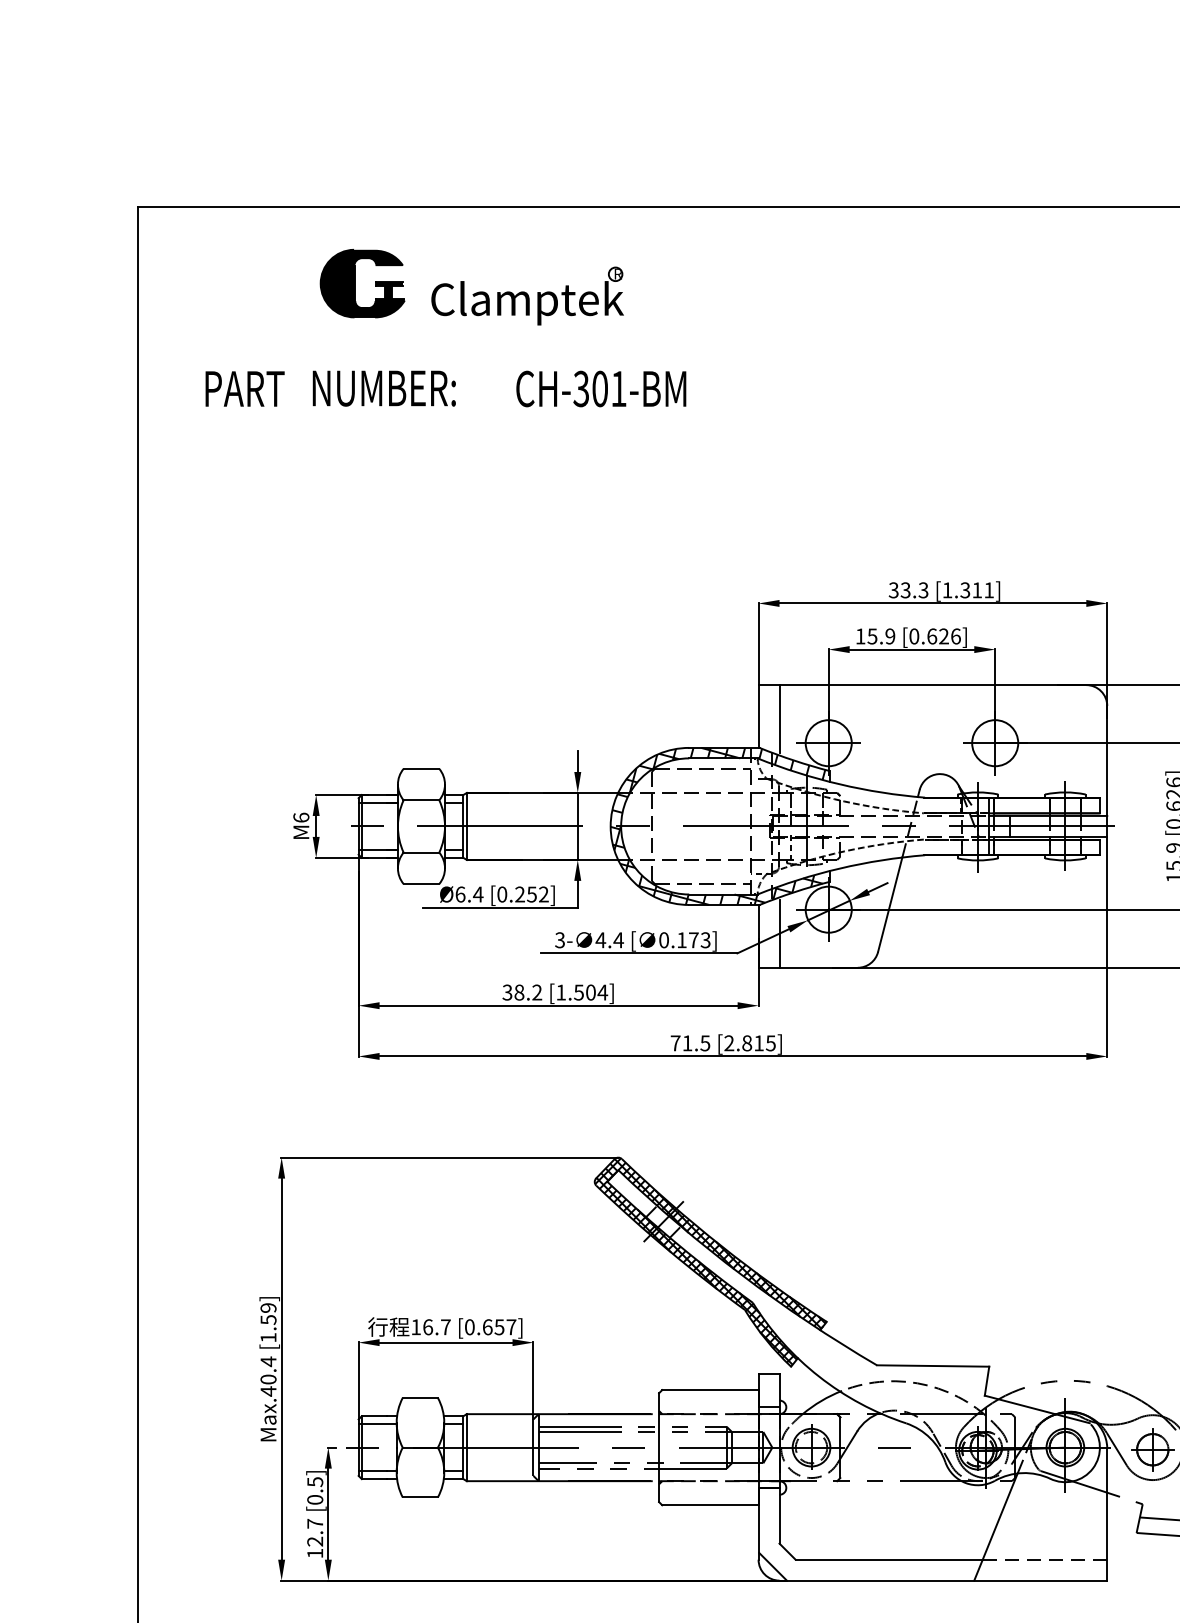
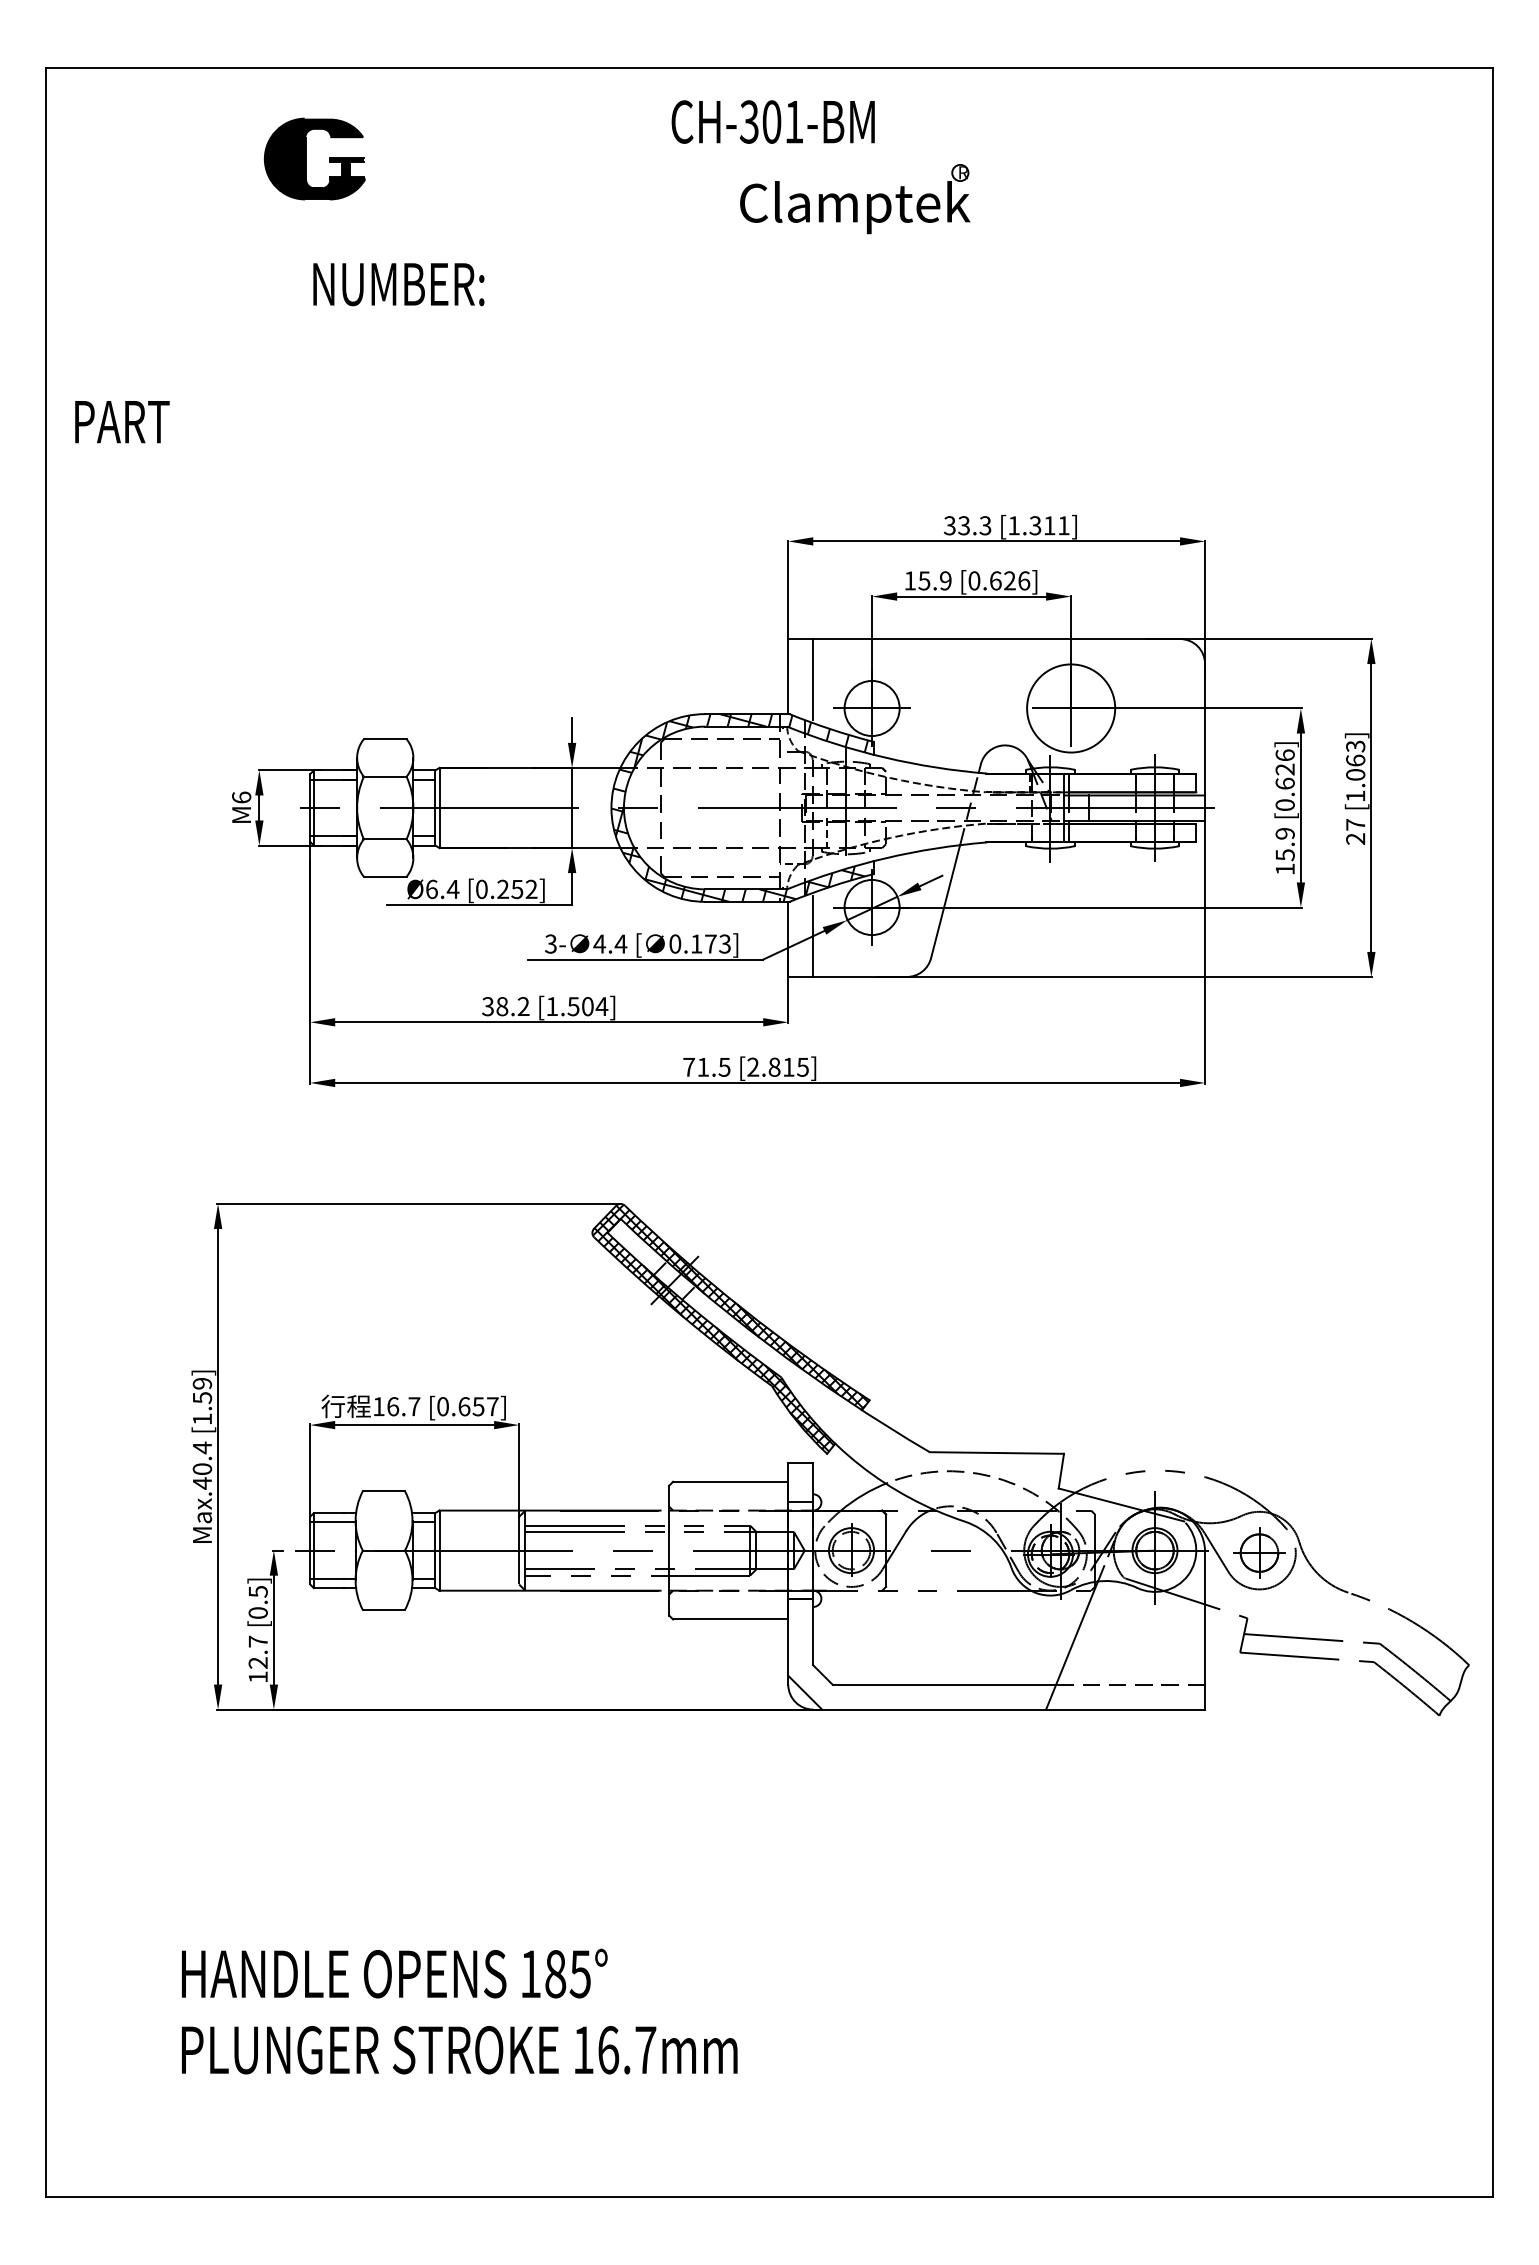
part: (527, 296) -> (855, 199), moved
text: (384, 388) -> (398, 284), moved
text: (600, 388) -> (772, 121), moved
text: (245, 389) -> (122, 422), moved
circle: (994, 743) -> (1070, 708), size x1.6

